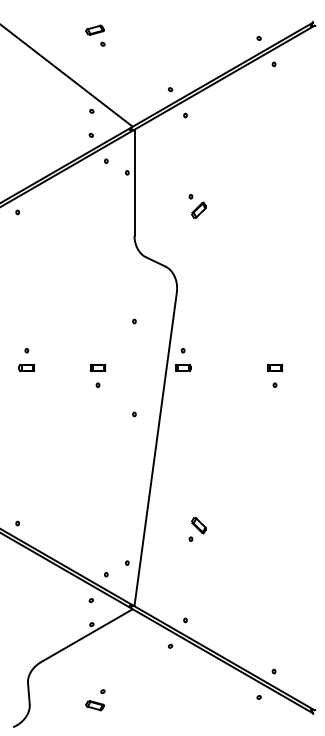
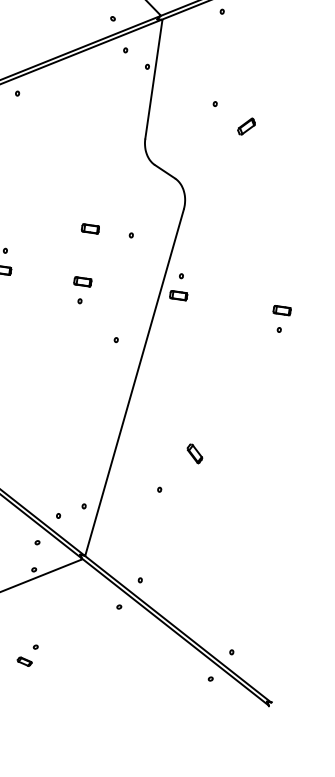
part: (198, 209) -> (246, 125), moved
part: (97, 320) -> (89, 228), added
part: (198, 525) -> (194, 453), moved
part: (94, 705) -> (24, 661), size x0.7

